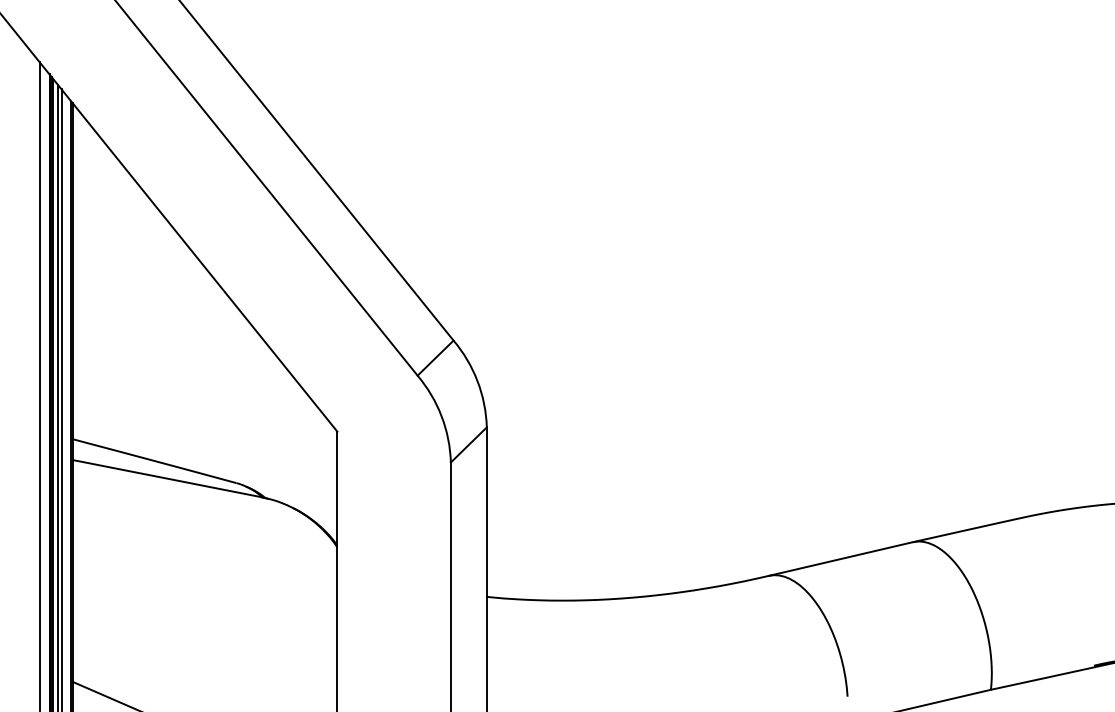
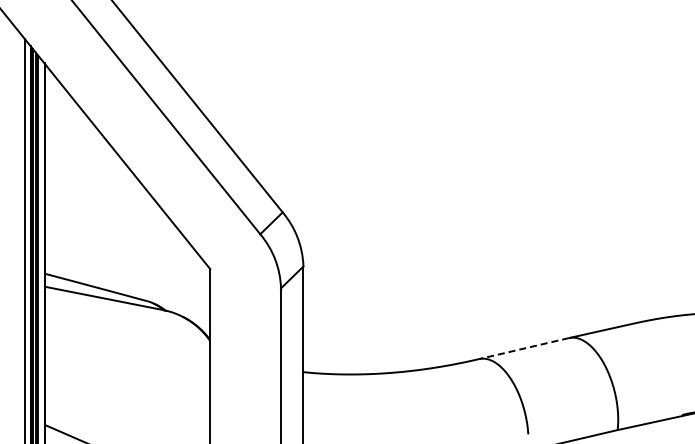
line: (839, 558) -> (523, 348), solid -> dashed

